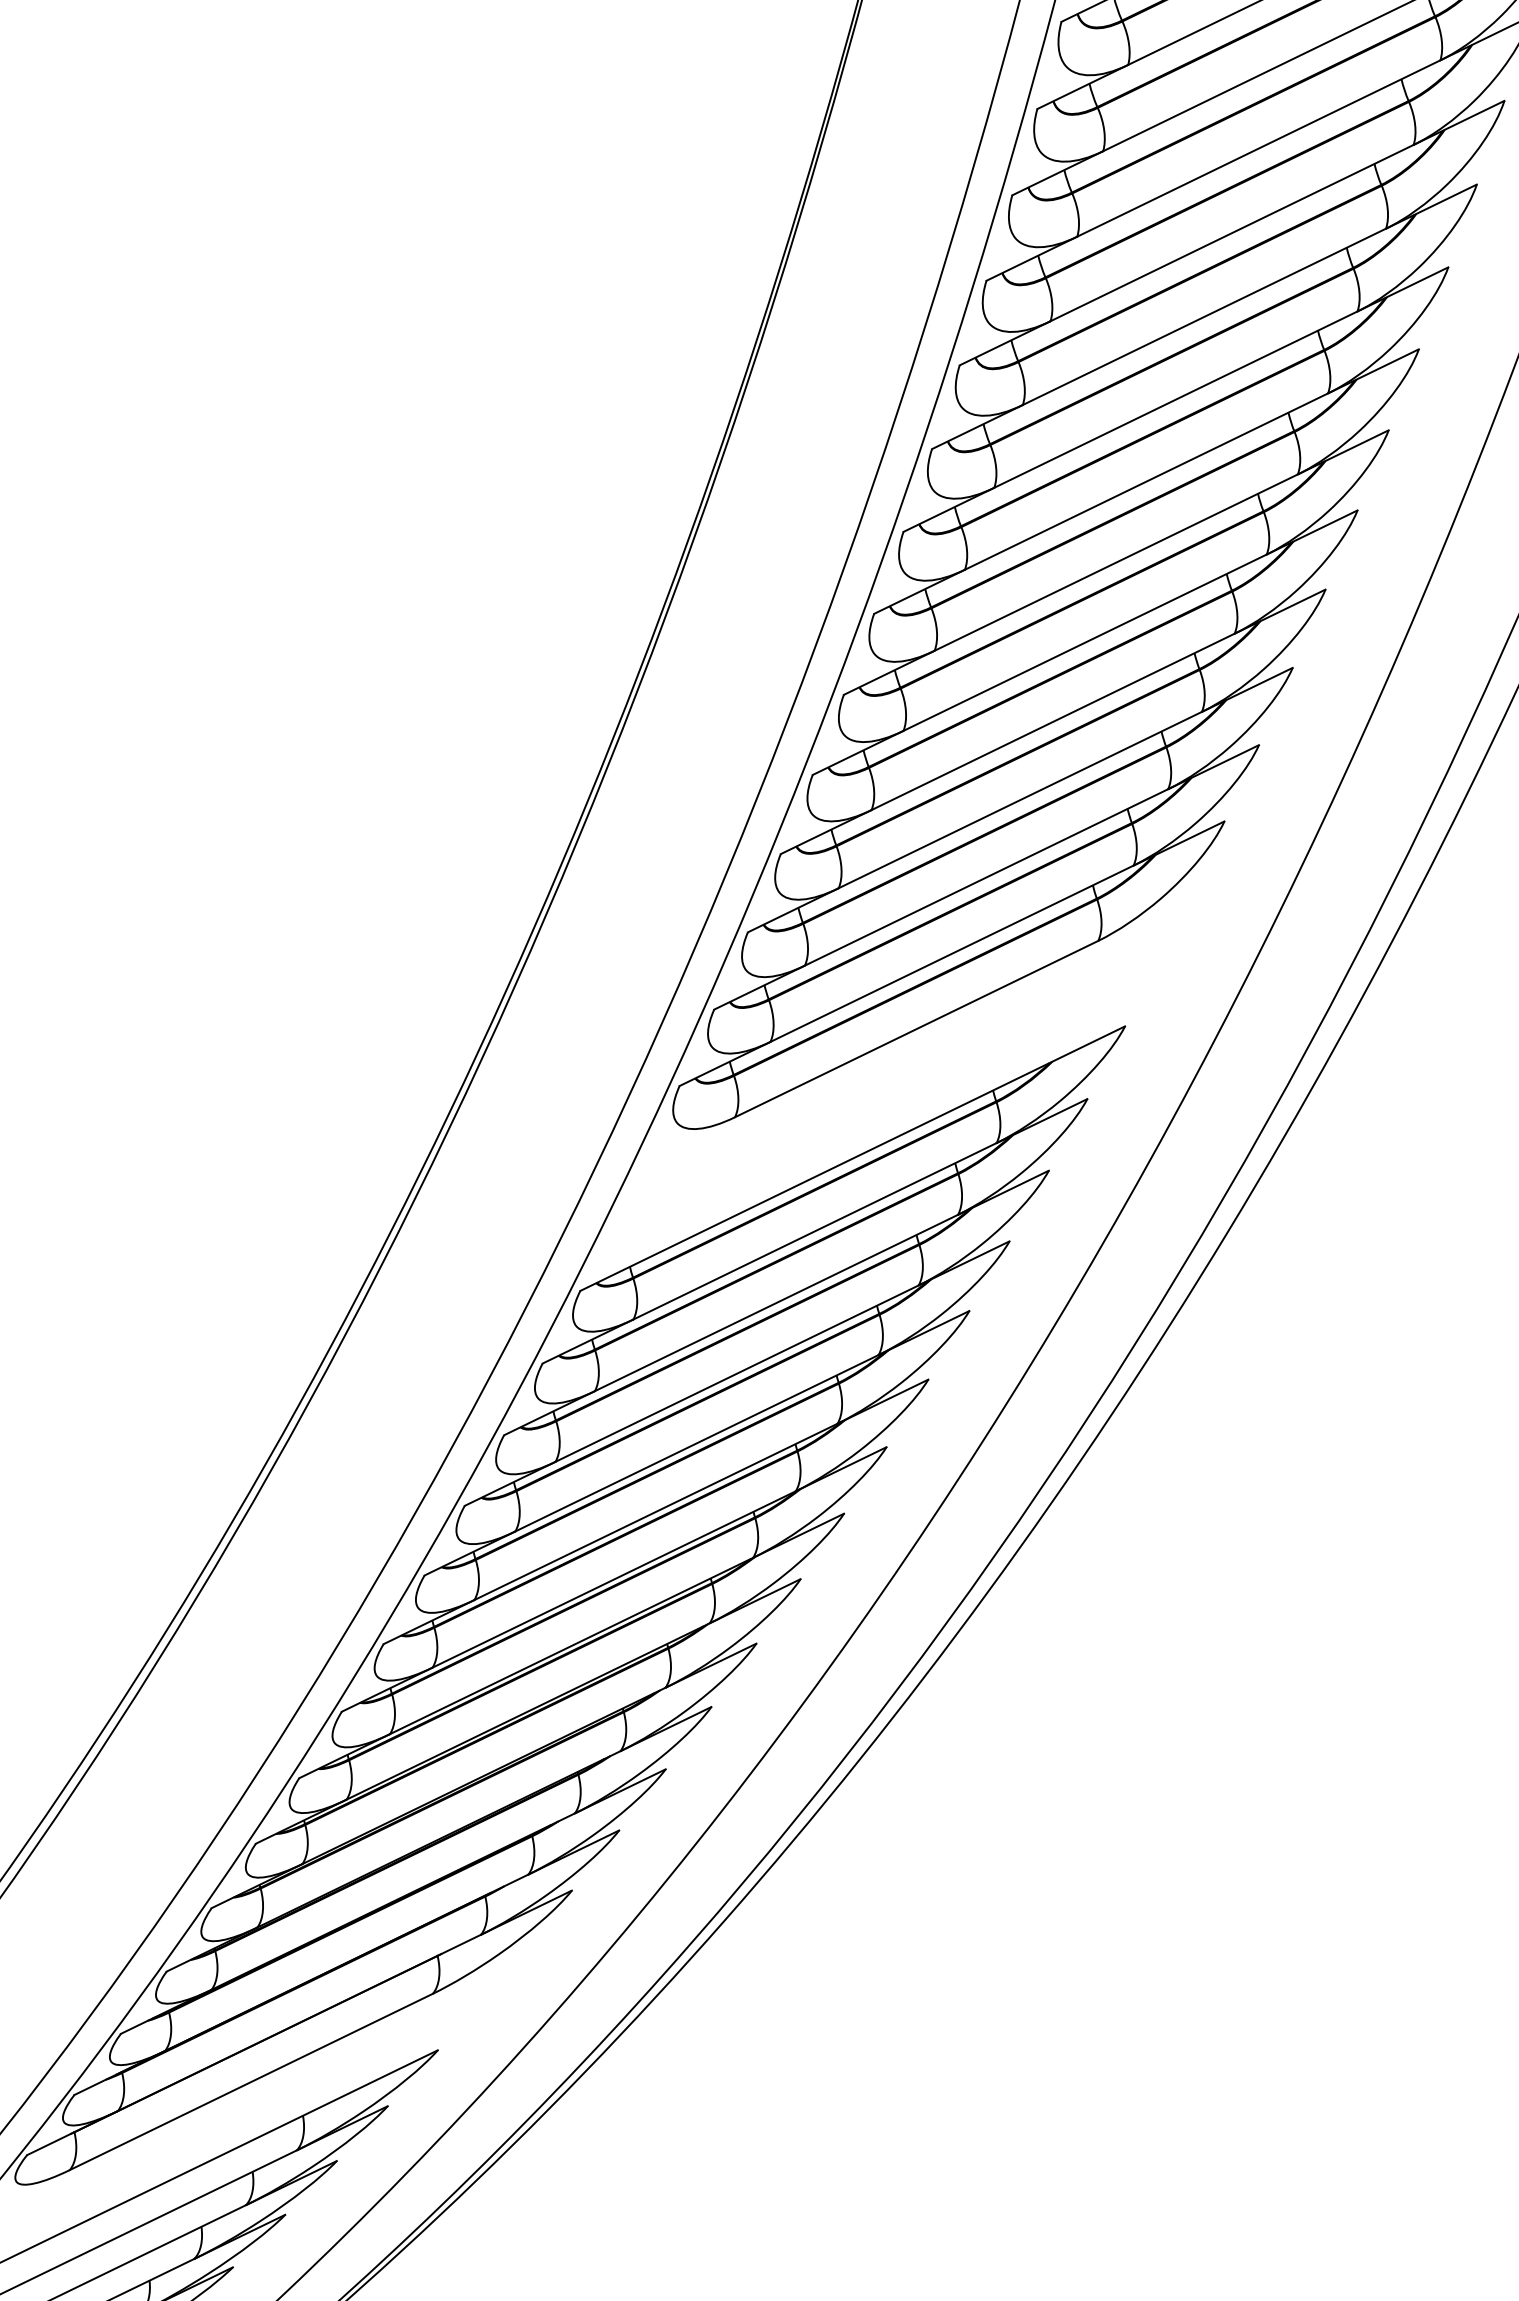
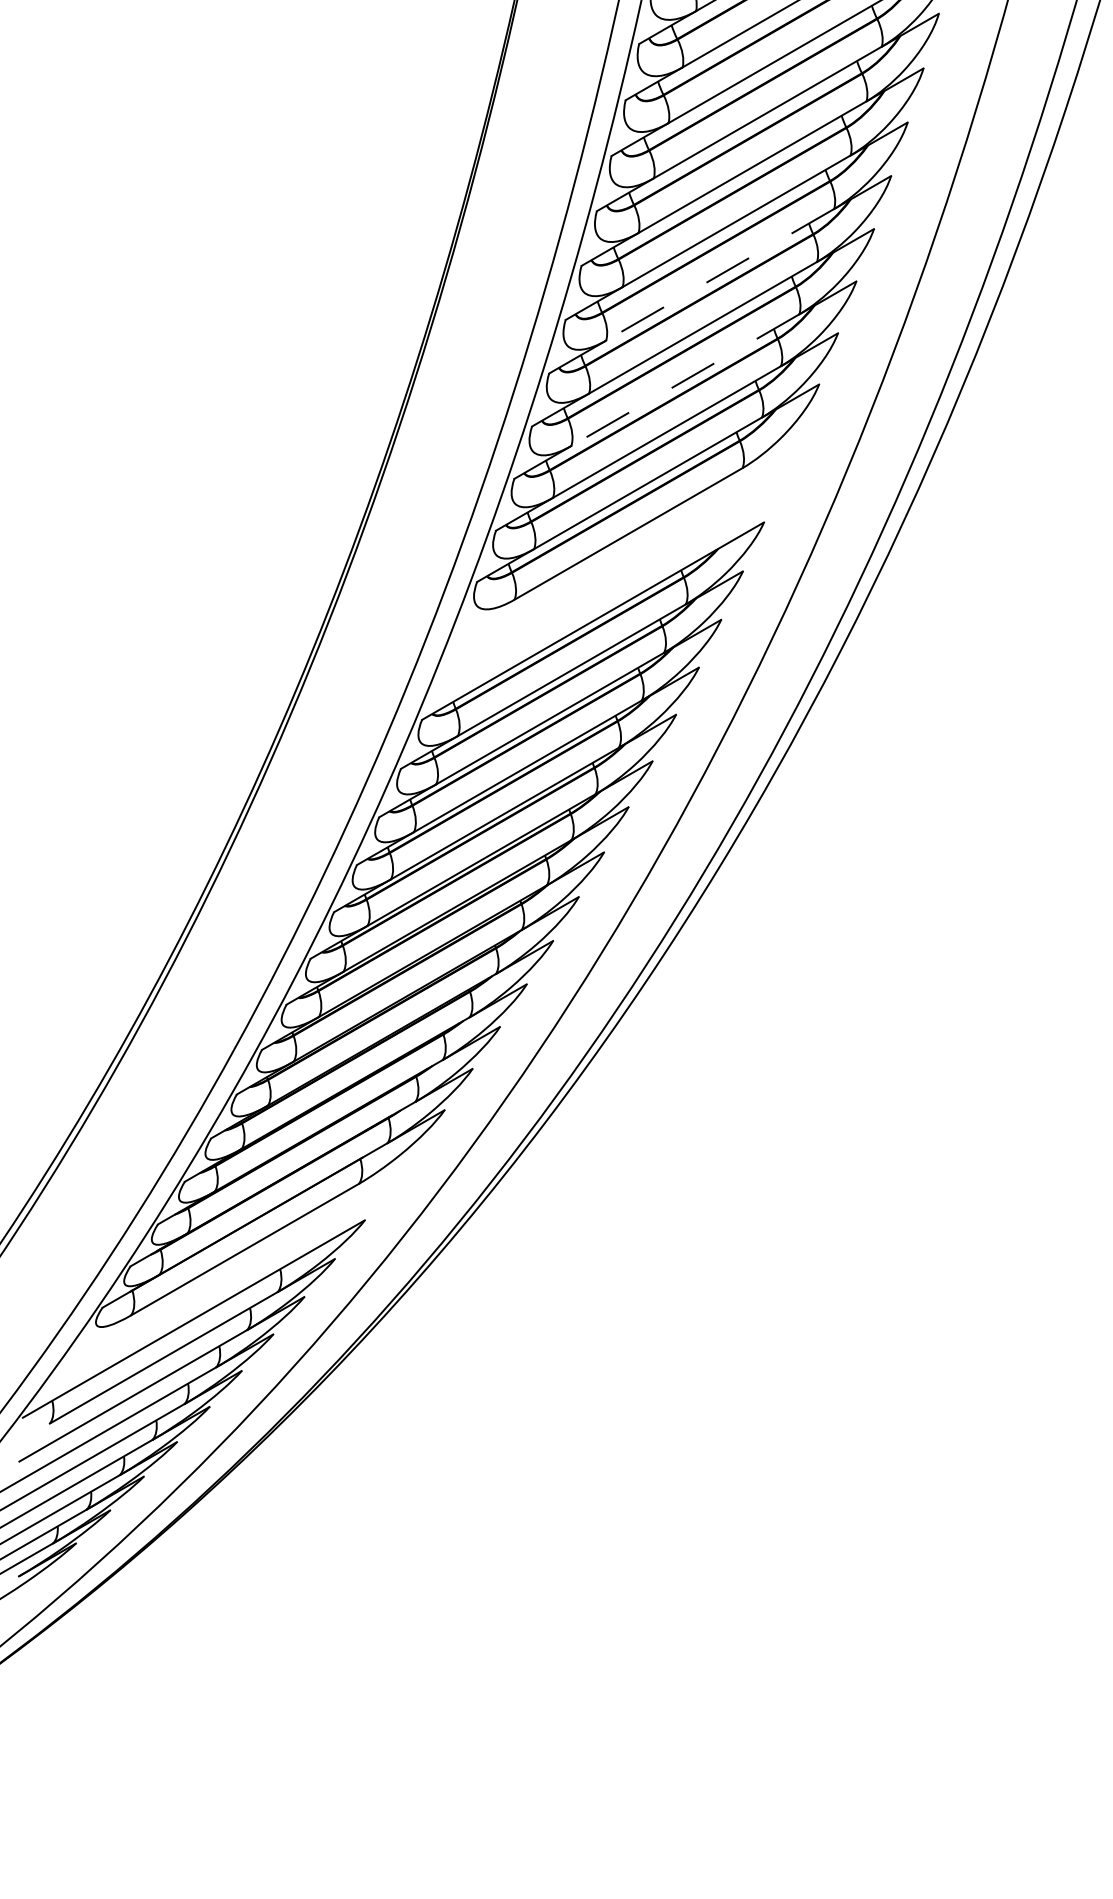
line: (1085, 642) -> (720, 274), solid -> dashed
line: (1020, 800) -> (685, 380), solid -> dashed

